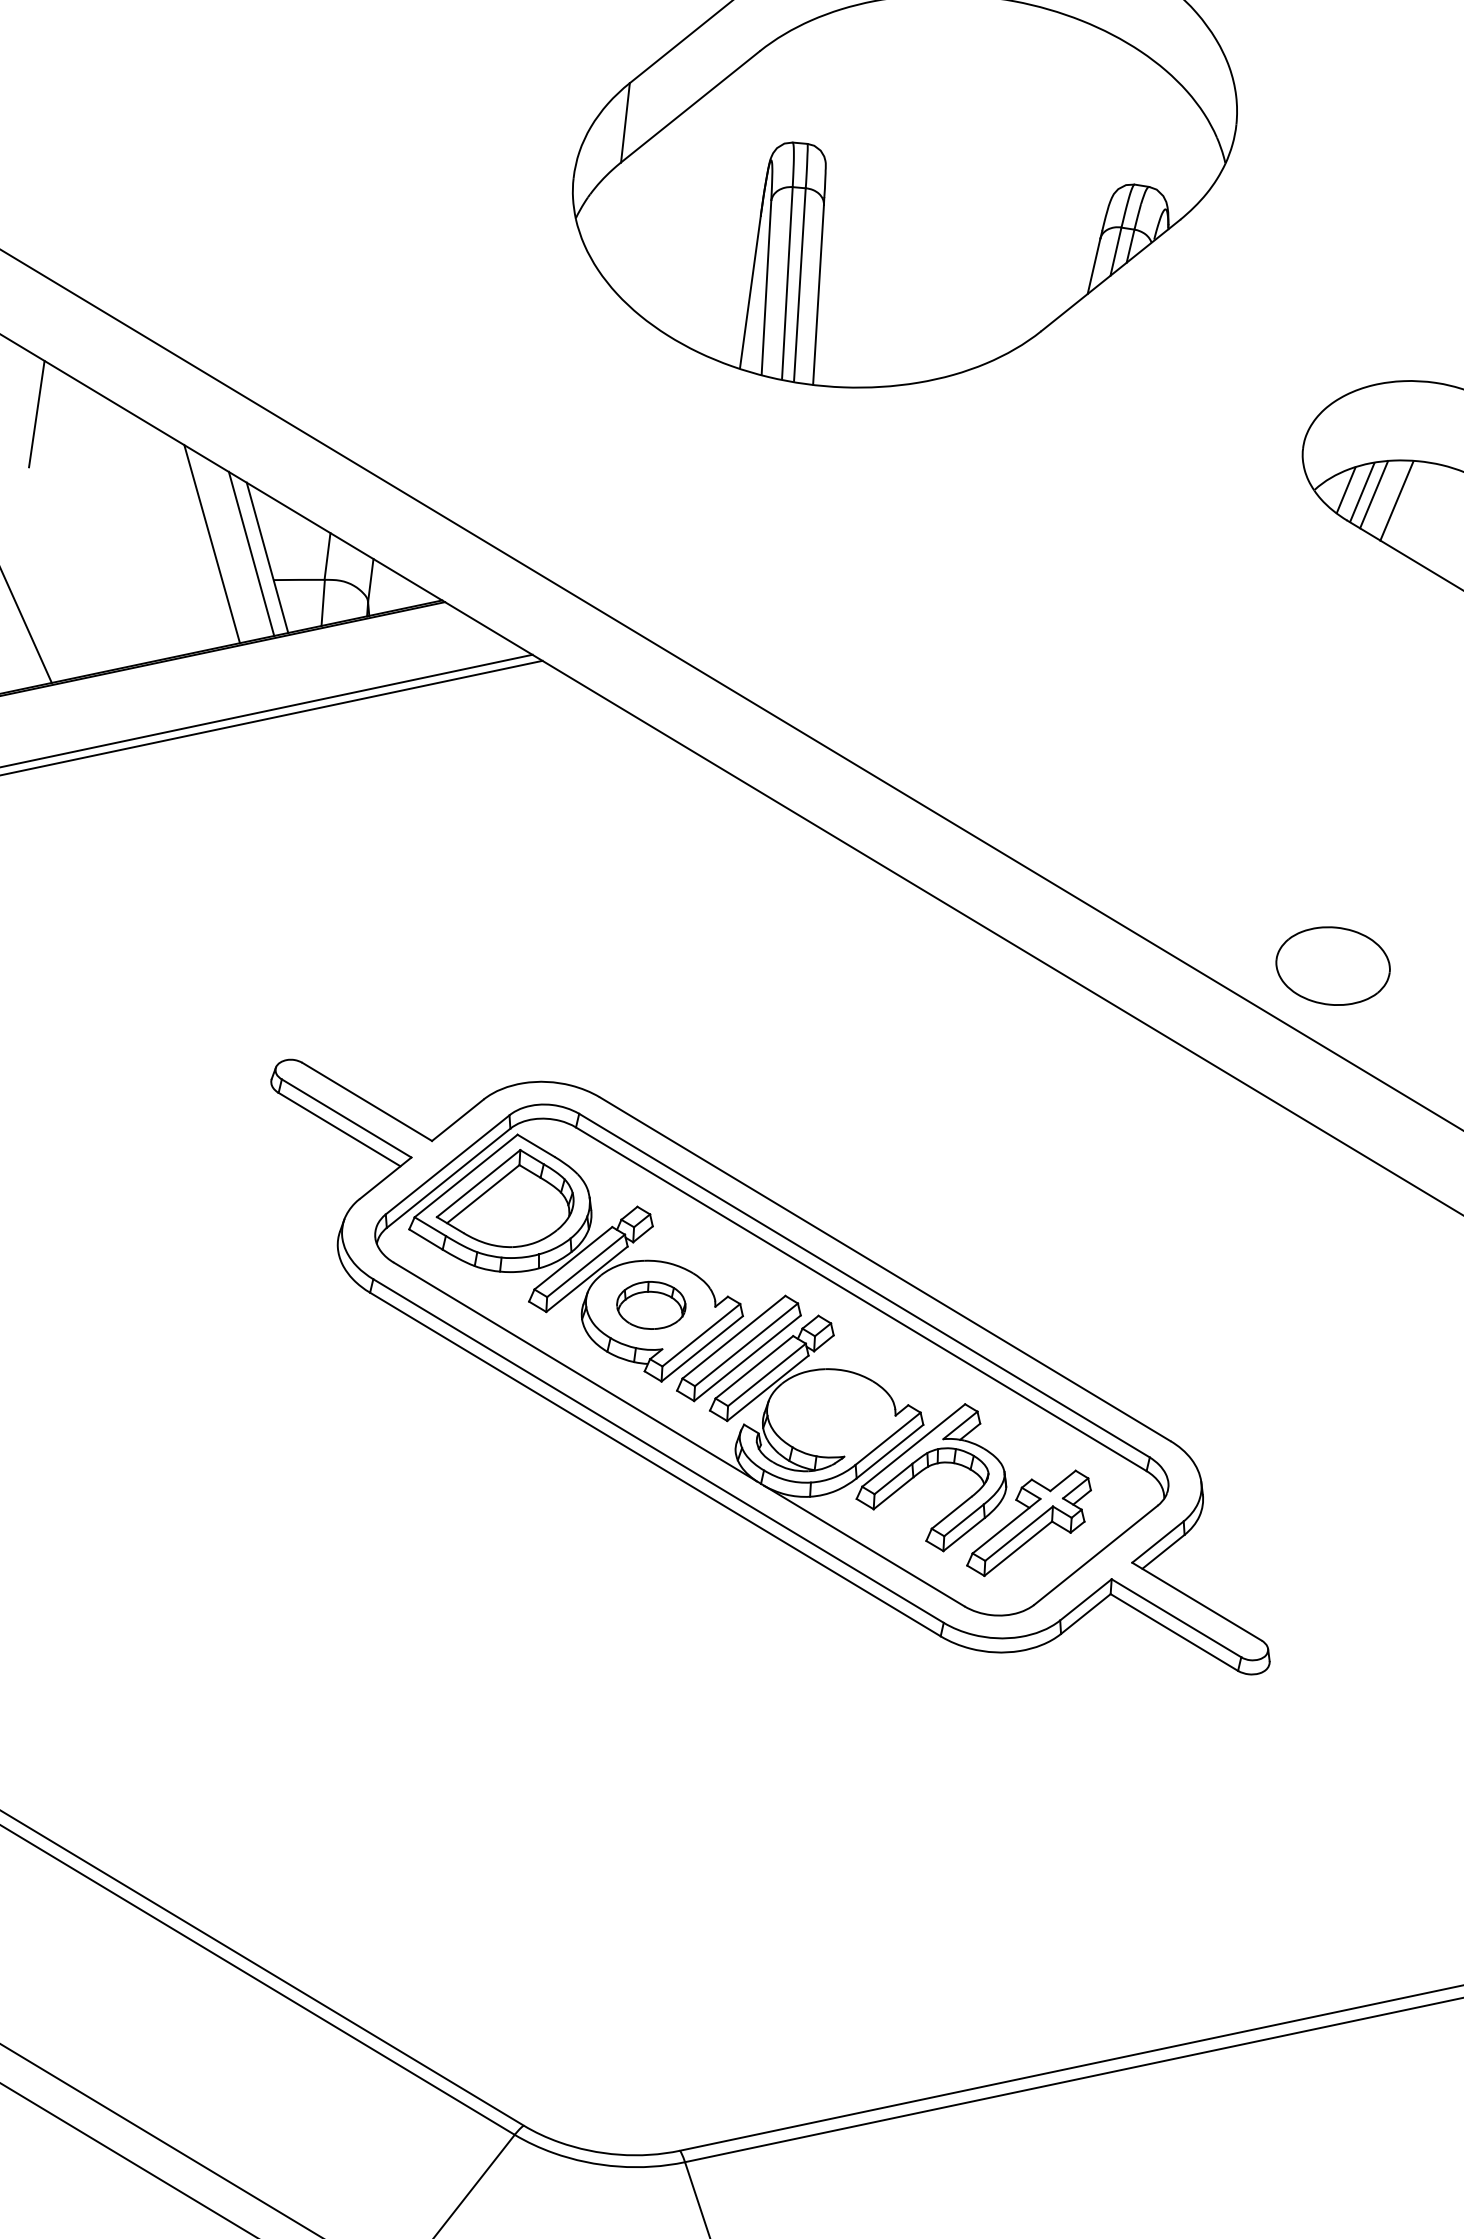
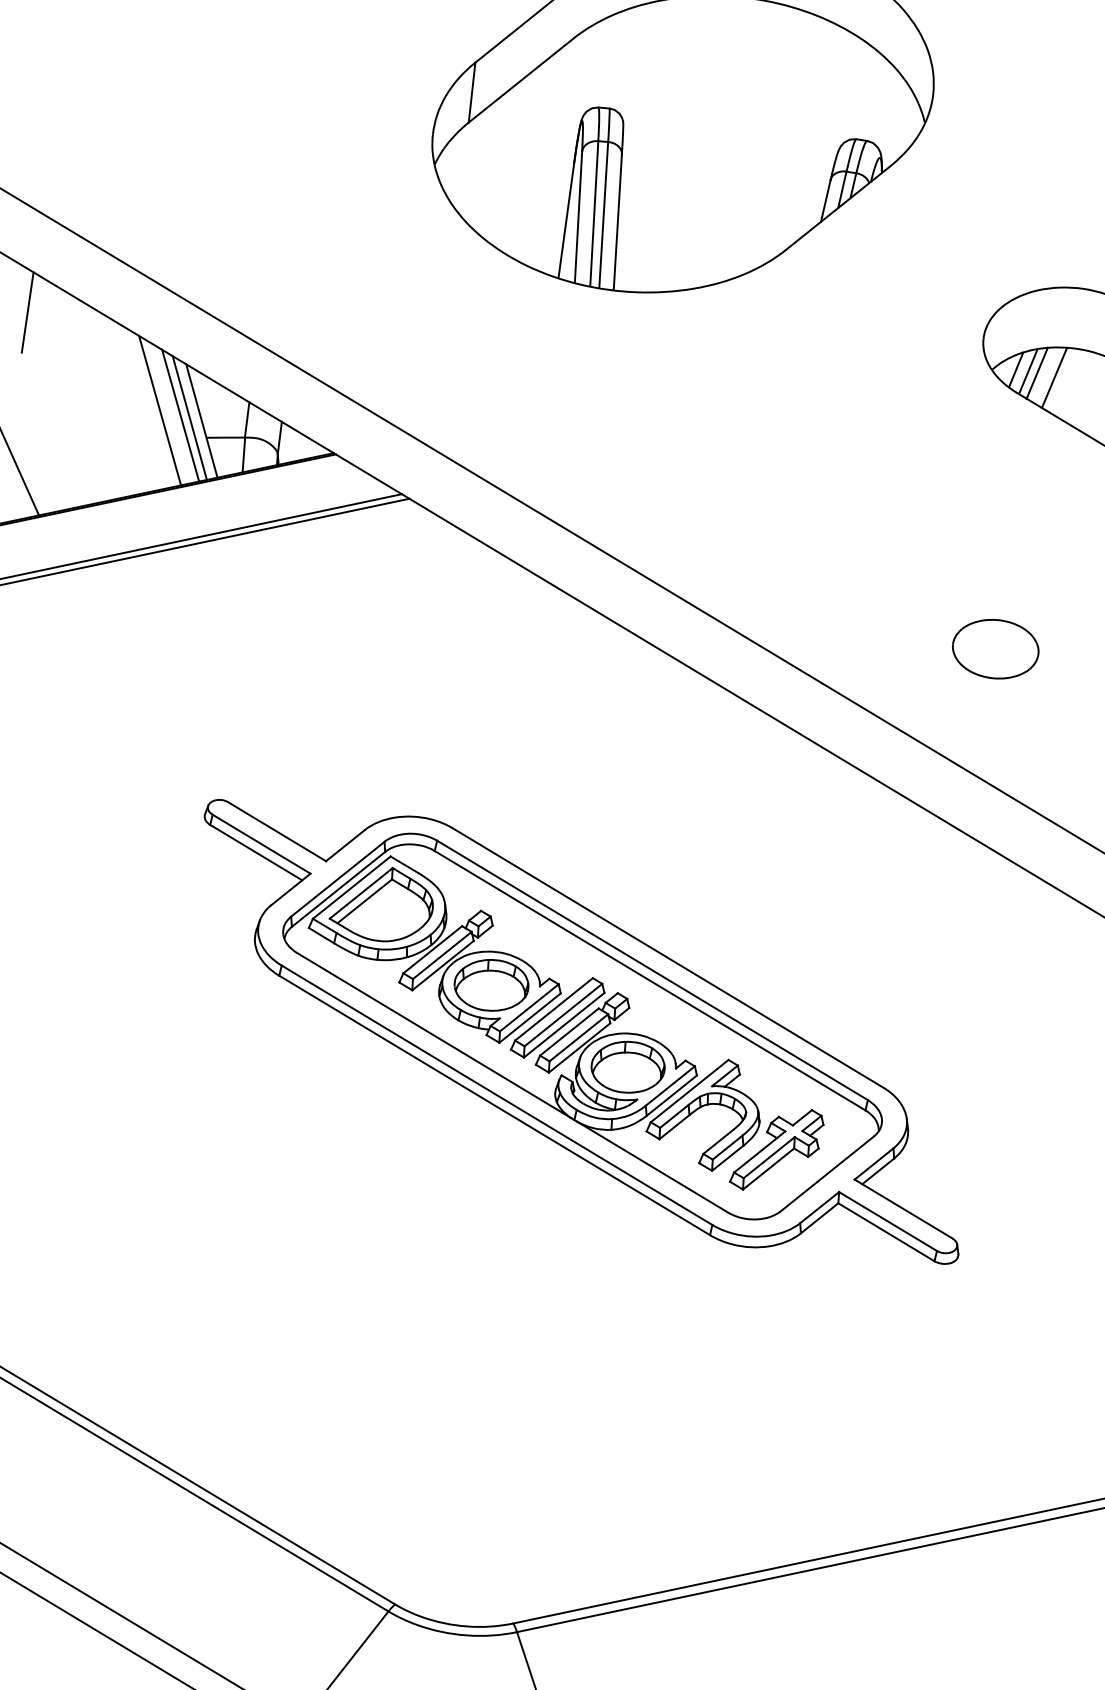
line: (238, 550) -> (179, 415), added
part: (1332, 965) -> (995, 648), moved
part: (651, 1305) -> (491, 985), size x1.43
part: (831, 1413) -> (627, 1066), added

